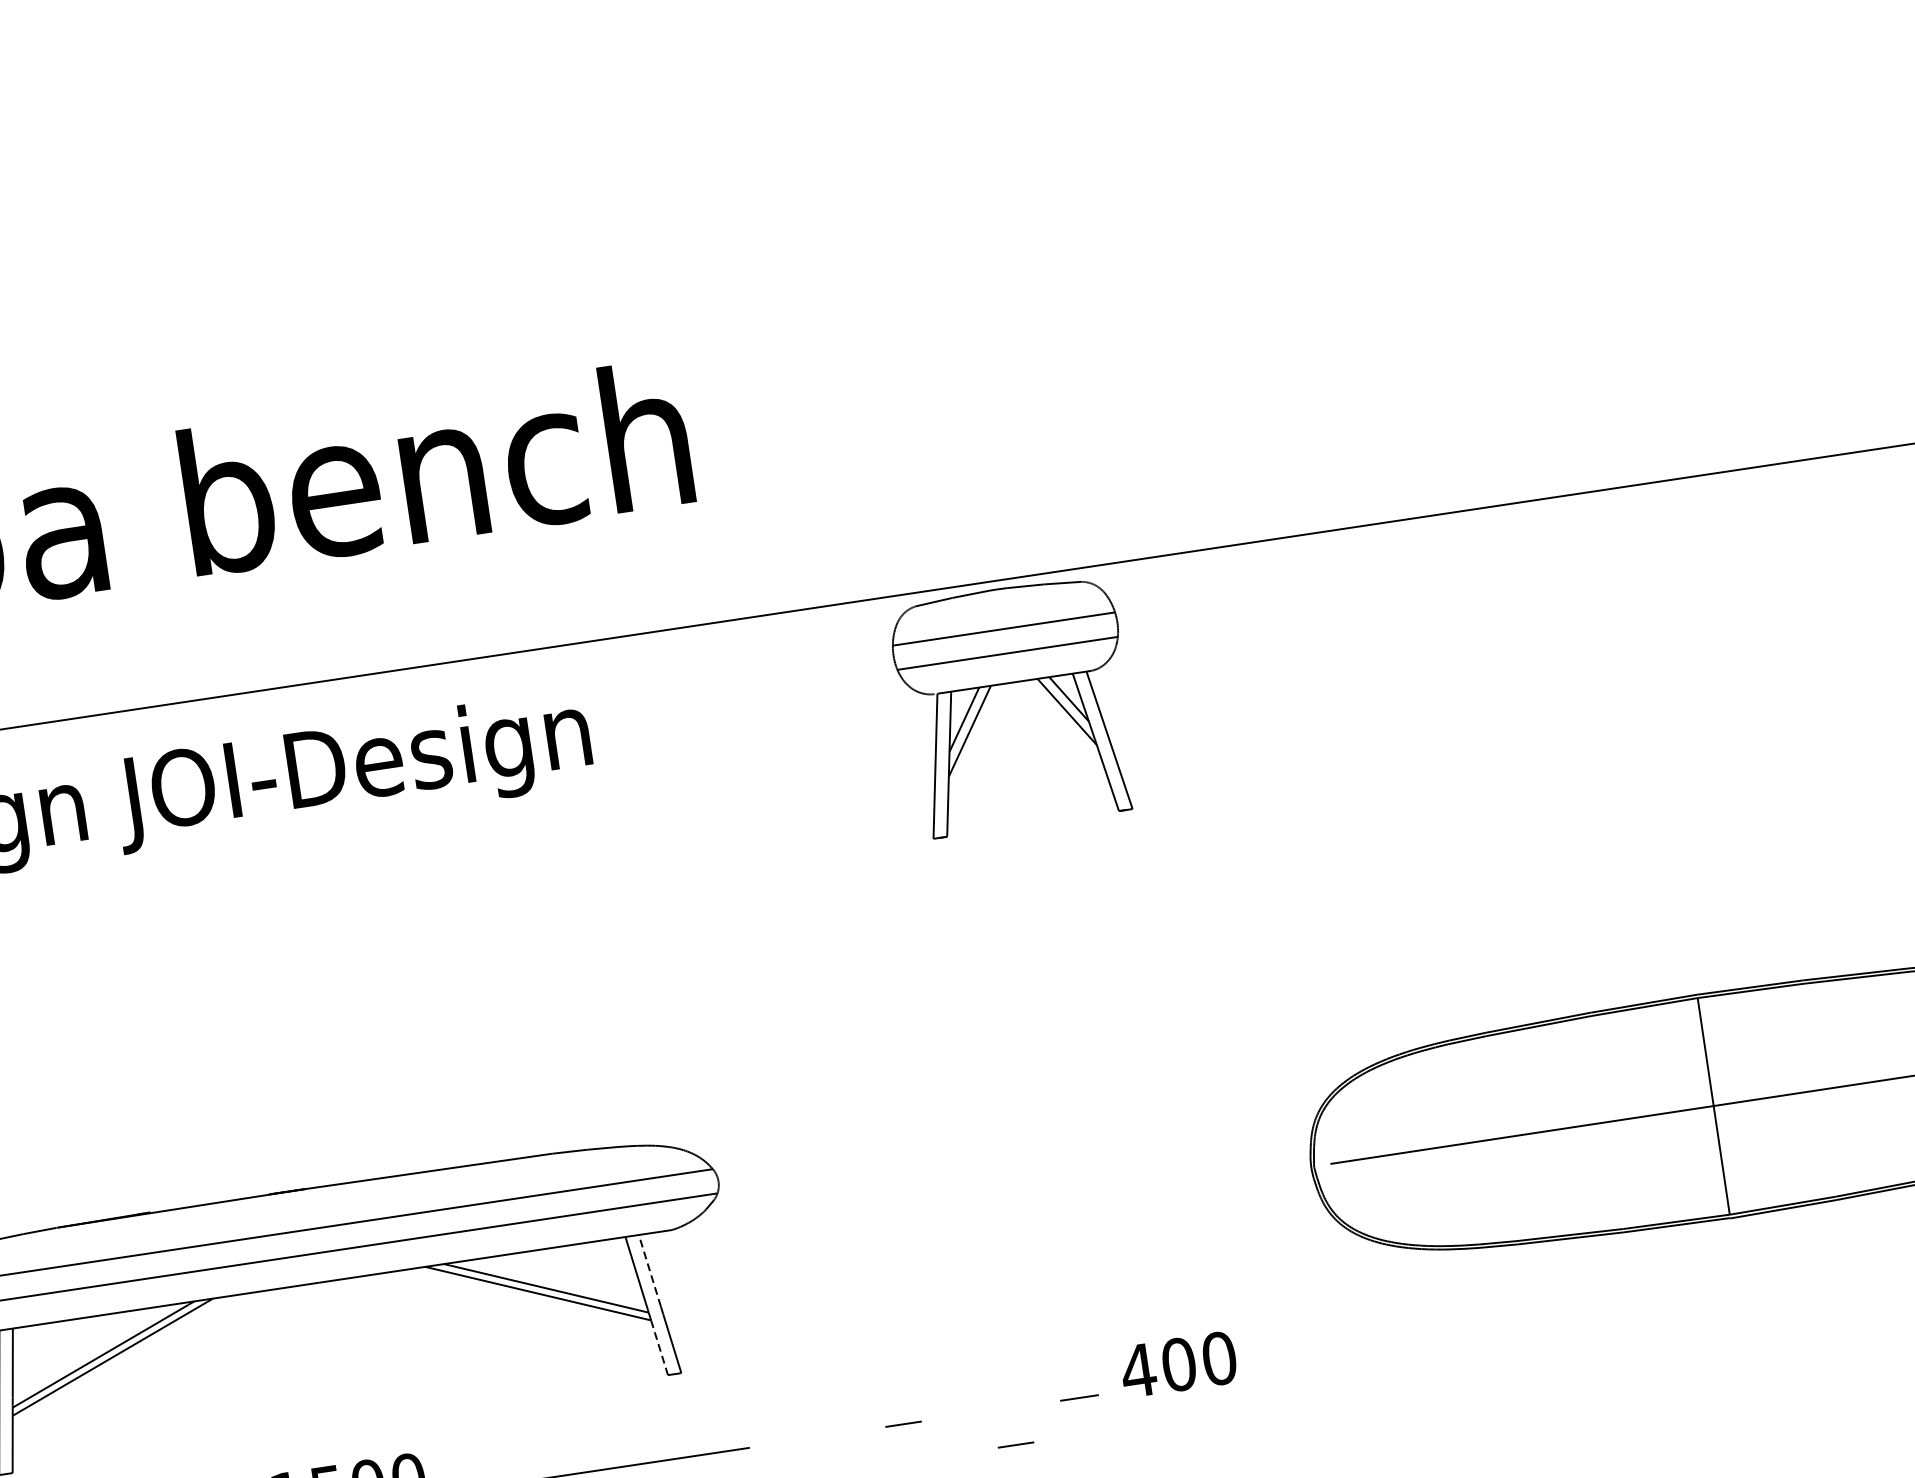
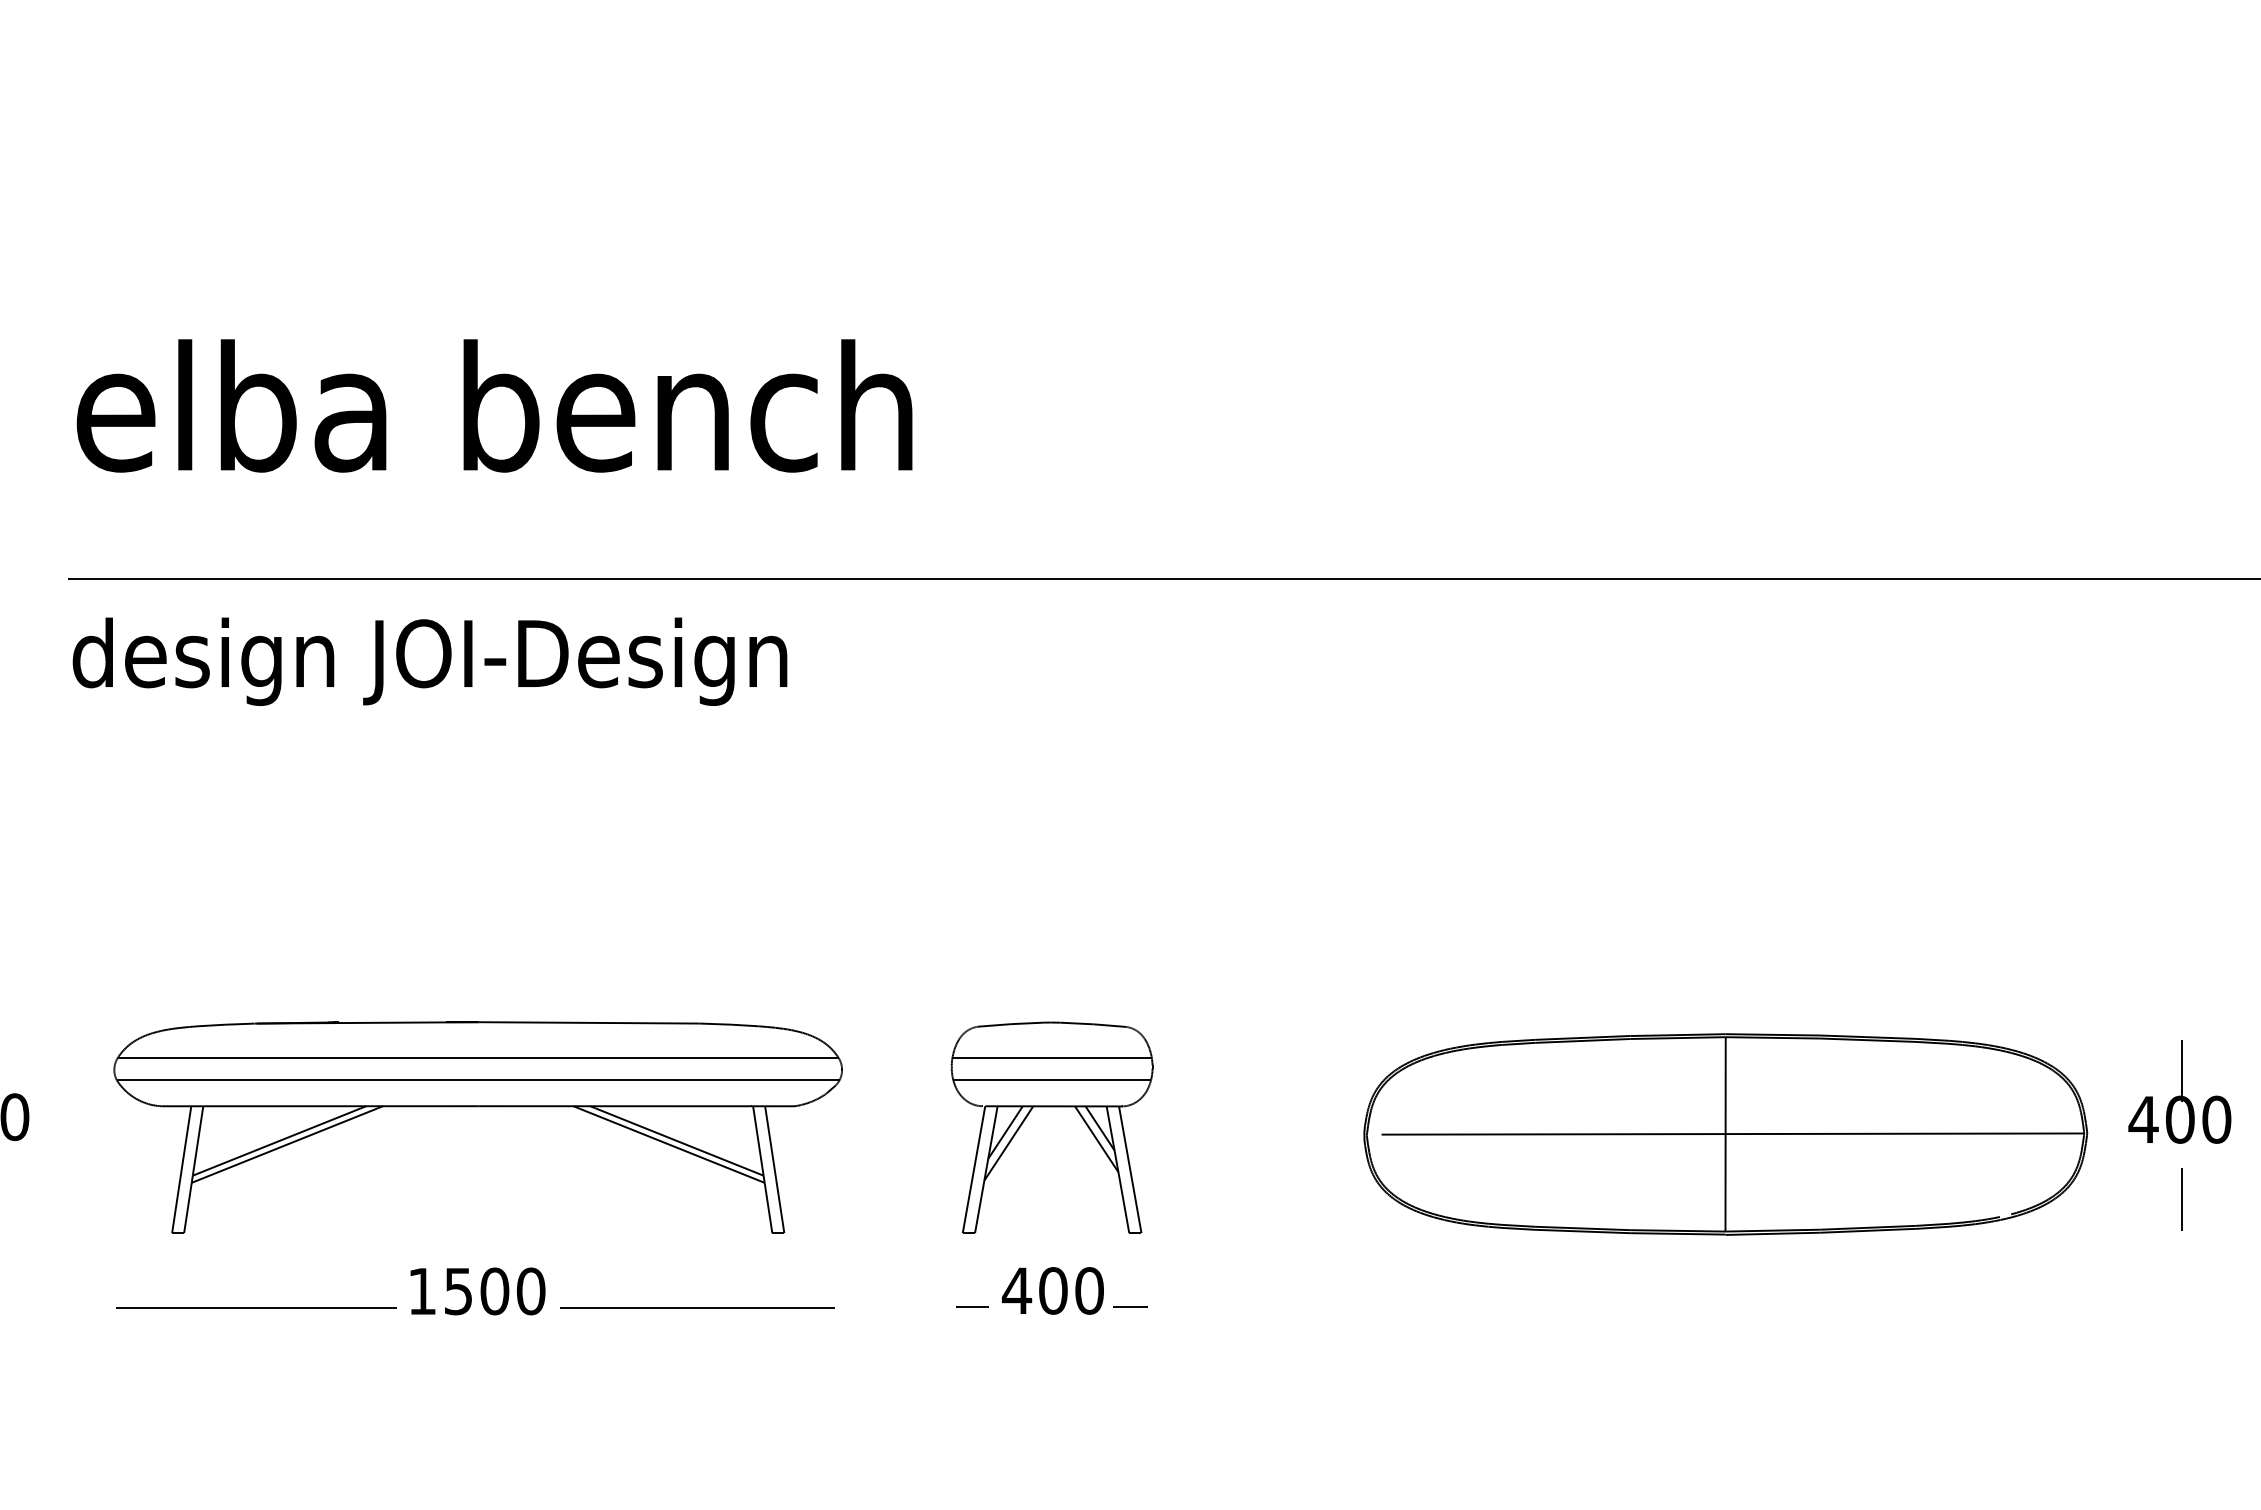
part: (1011, 684) -> (1051, 1107), moved
line: (650, 1270) -> (770, 1138), dashed -> solid
line: (659, 1348) -> (768, 1208), dashed -> solid
text: (1178, 1364) -> (1052, 1290), moved
line: (1015, 1444) -> (1068, 1339), removed

